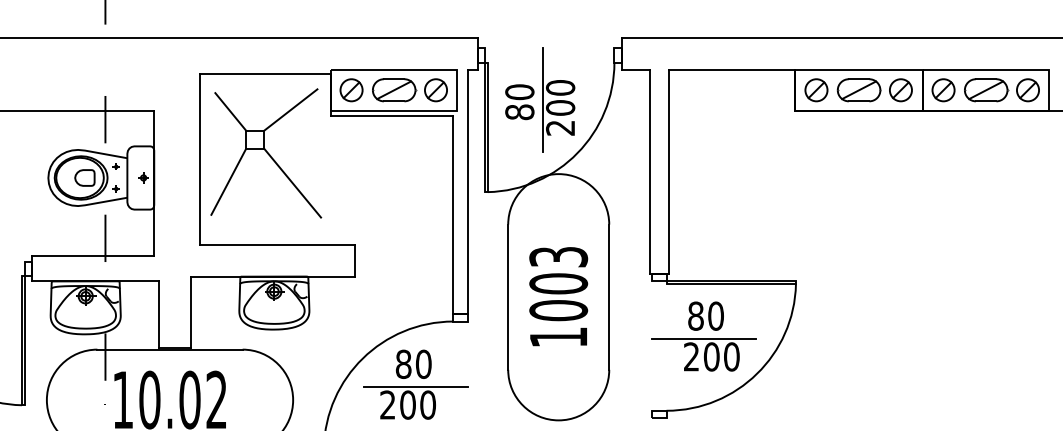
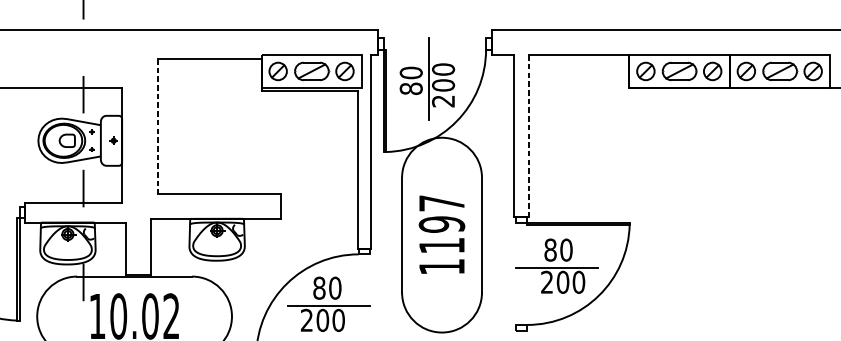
part: (266, 153) -> (210, 121), removed
line: (200, 160) -> (158, 127), solid -> dashed
line: (668, 172) -> (528, 136), solid -> dashed
text: (558, 284) -> (441, 225), 1003 -> 1197

